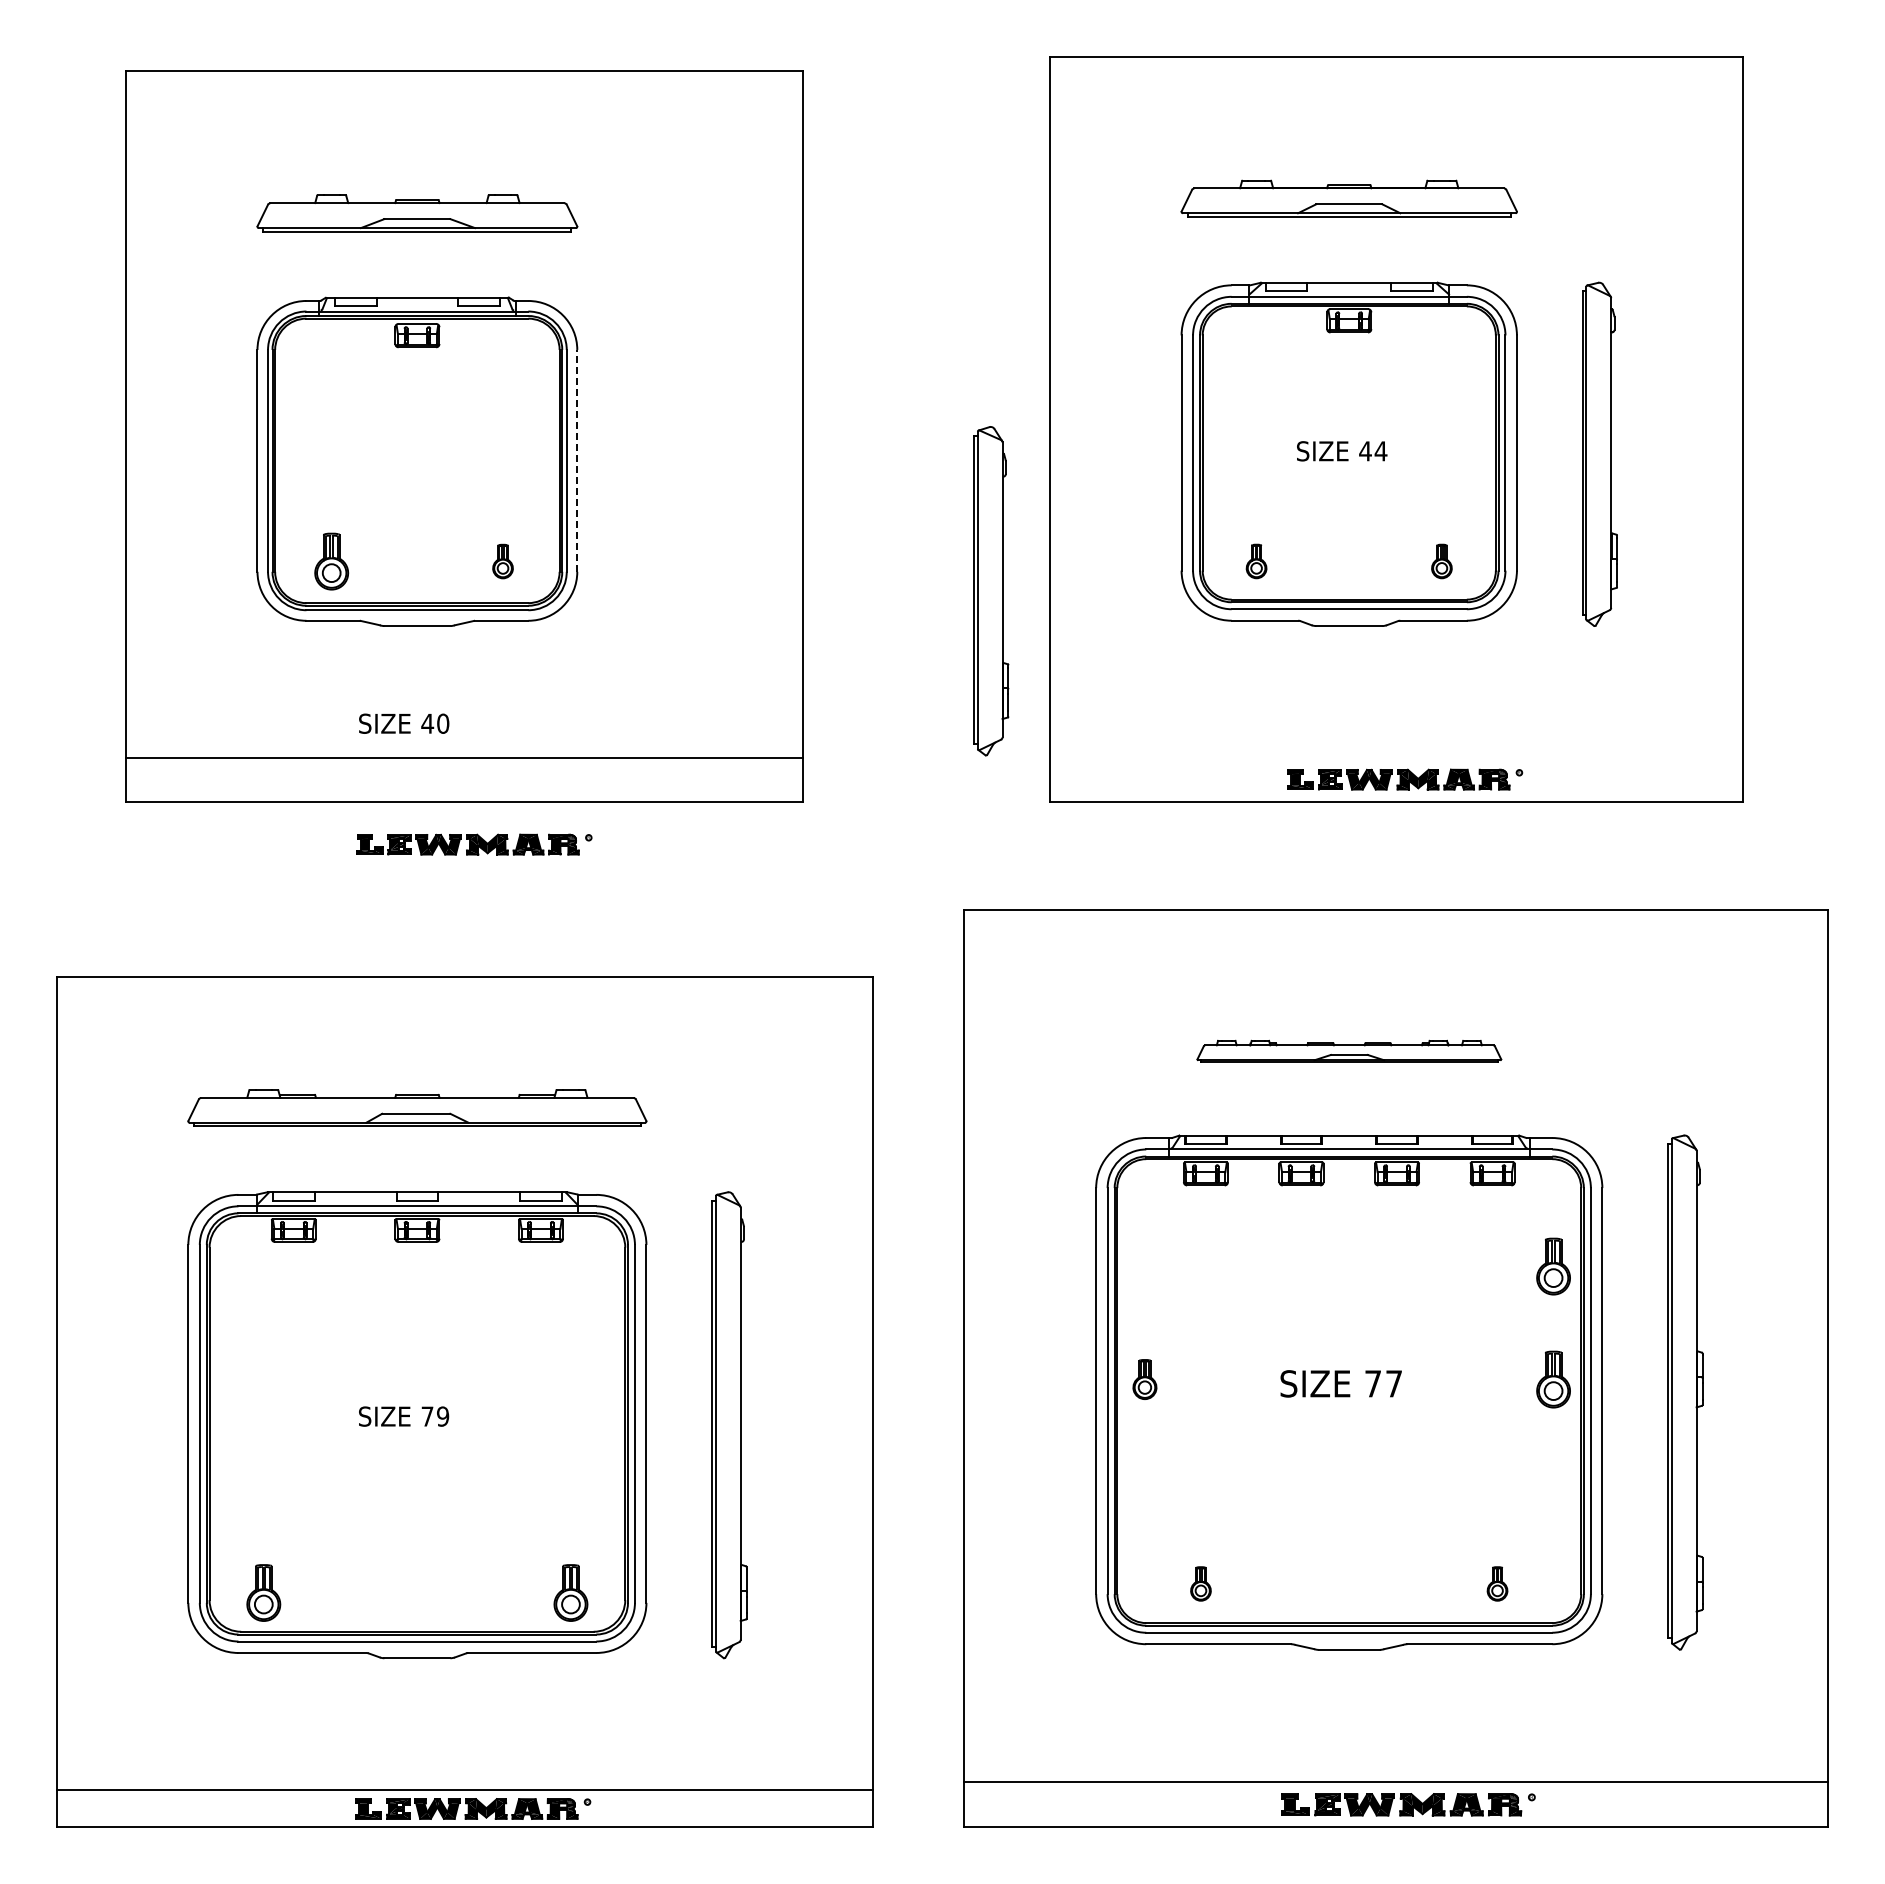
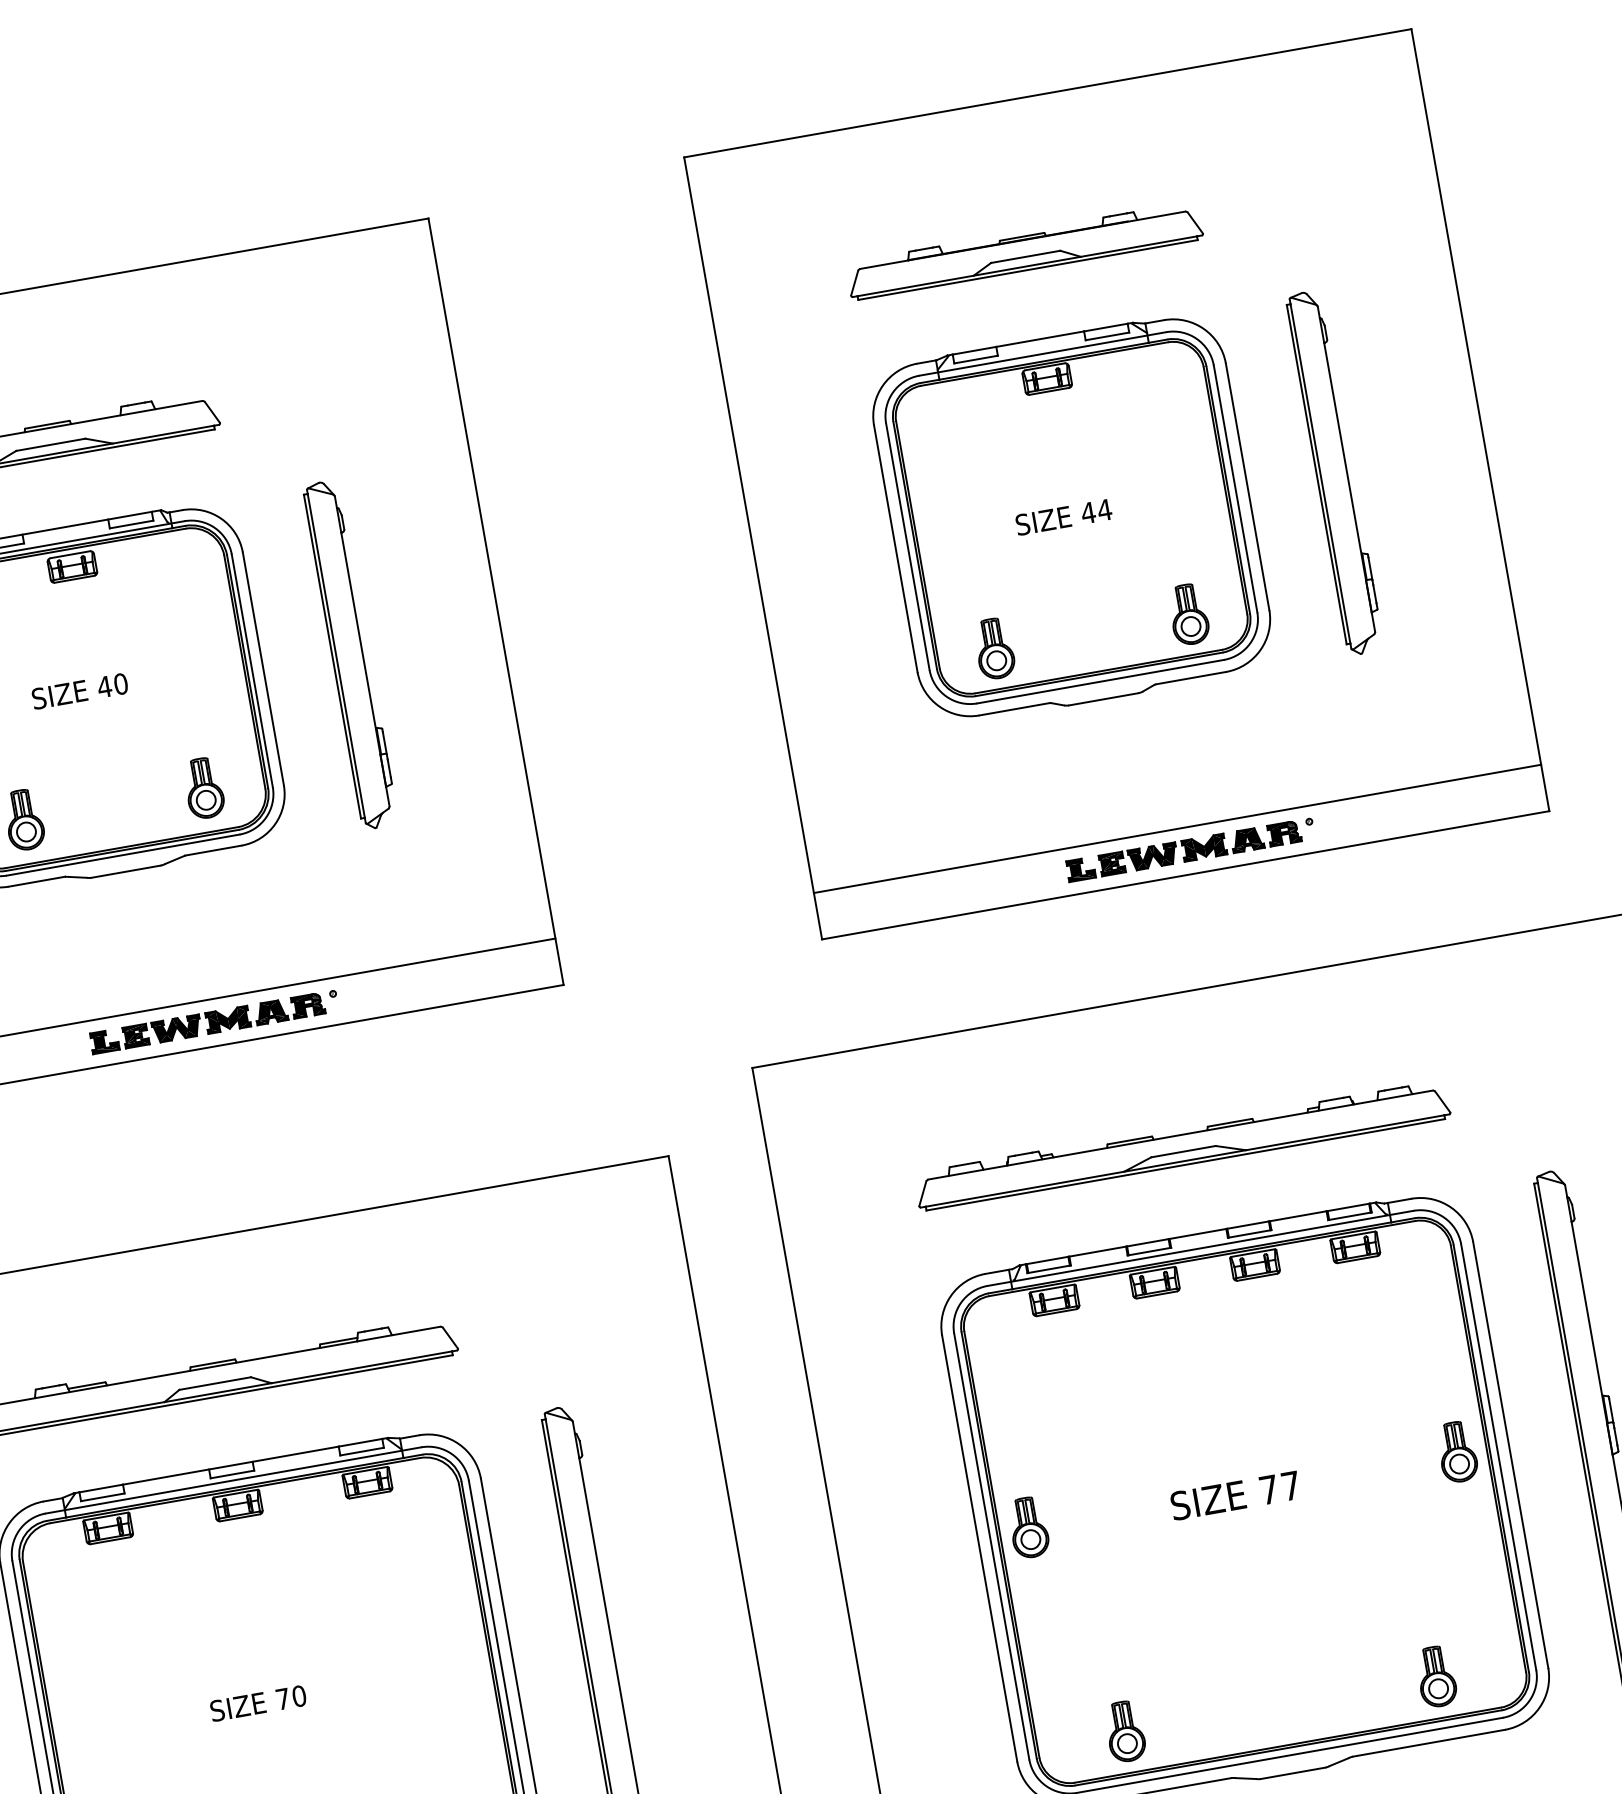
line: (577, 460) -> (263, 668), dashed -> solid
part: (502, 561) -> (203, 788), size x1.67
part: (1256, 561) -> (994, 648), size x1.67
part: (1441, 561) -> (1188, 614), size x1.67
part: (991, 591) -> (350, 655), moved
text: (404, 723) -> (80, 690), moved
line: (1396, 757) -> (1177, 828), added
part: (474, 844) -> (214, 1022), moved
part: (1349, 1051) -> (1182, 1145), size x1.67
part: (1553, 1266) -> (1436, 1333), removed
part: (1144, 1379) -> (1028, 1527), size x1.43
text: (443, 1416) -> (299, 1696), 79 -> 70
part: (1200, 1583) -> (1124, 1731), size x1.67
part: (1497, 1583) -> (1436, 1676), size x1.67

